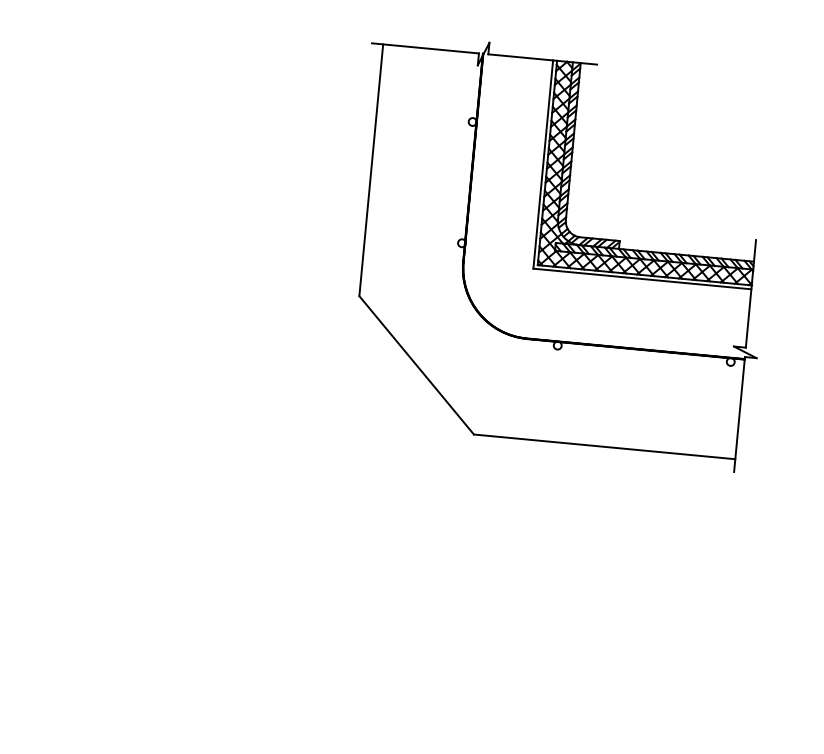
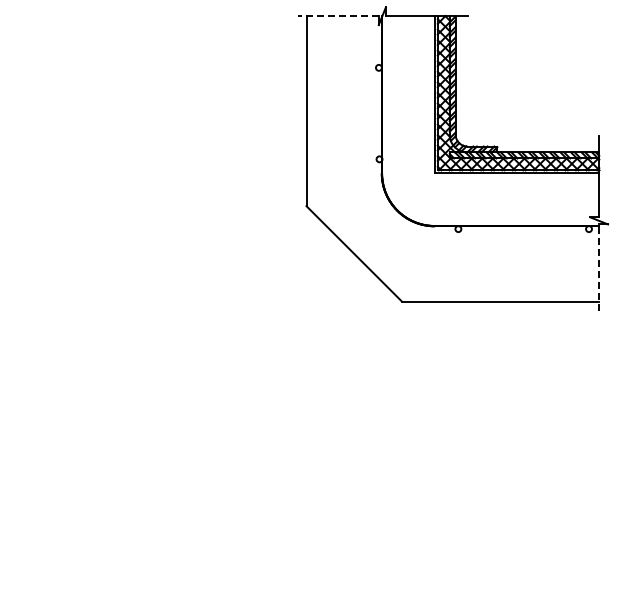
line: (424, 48) -> (337, 16), solid -> dashed
line: (739, 414) -> (599, 267), solid -> dashed

